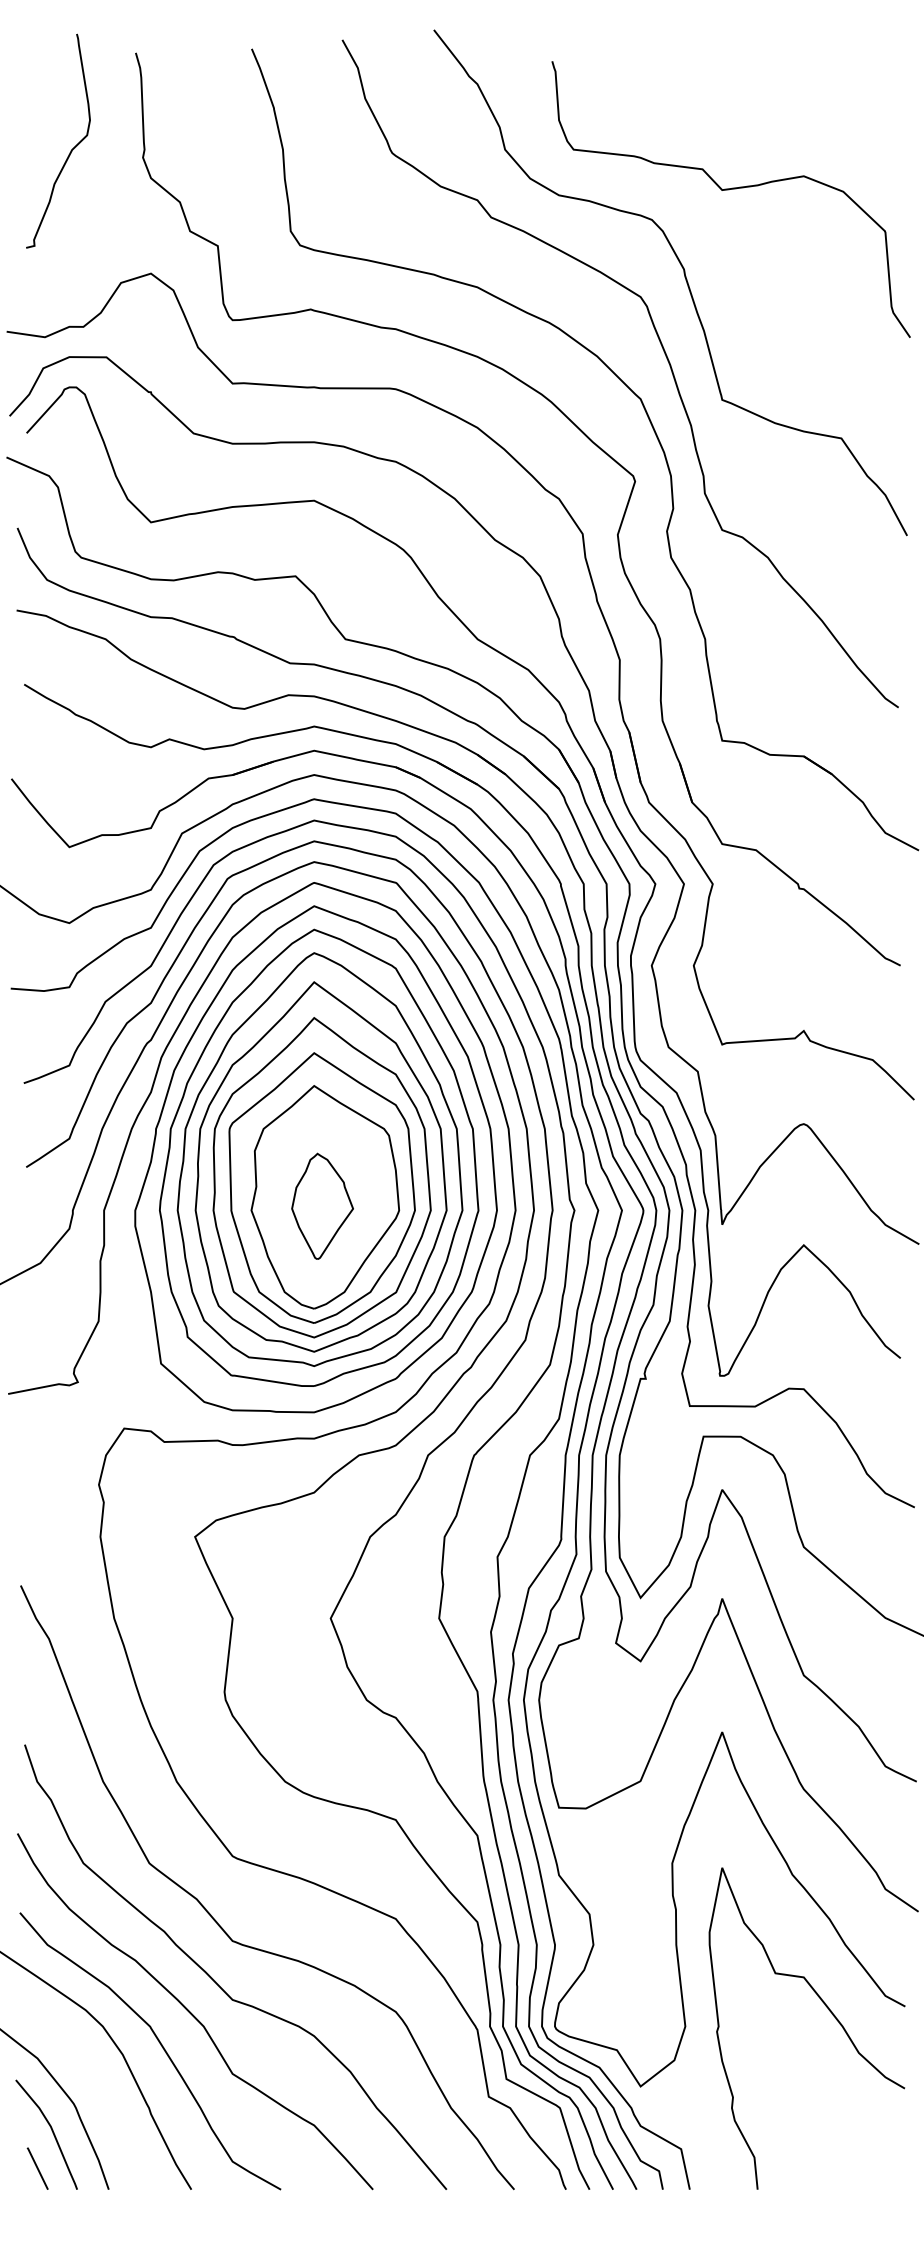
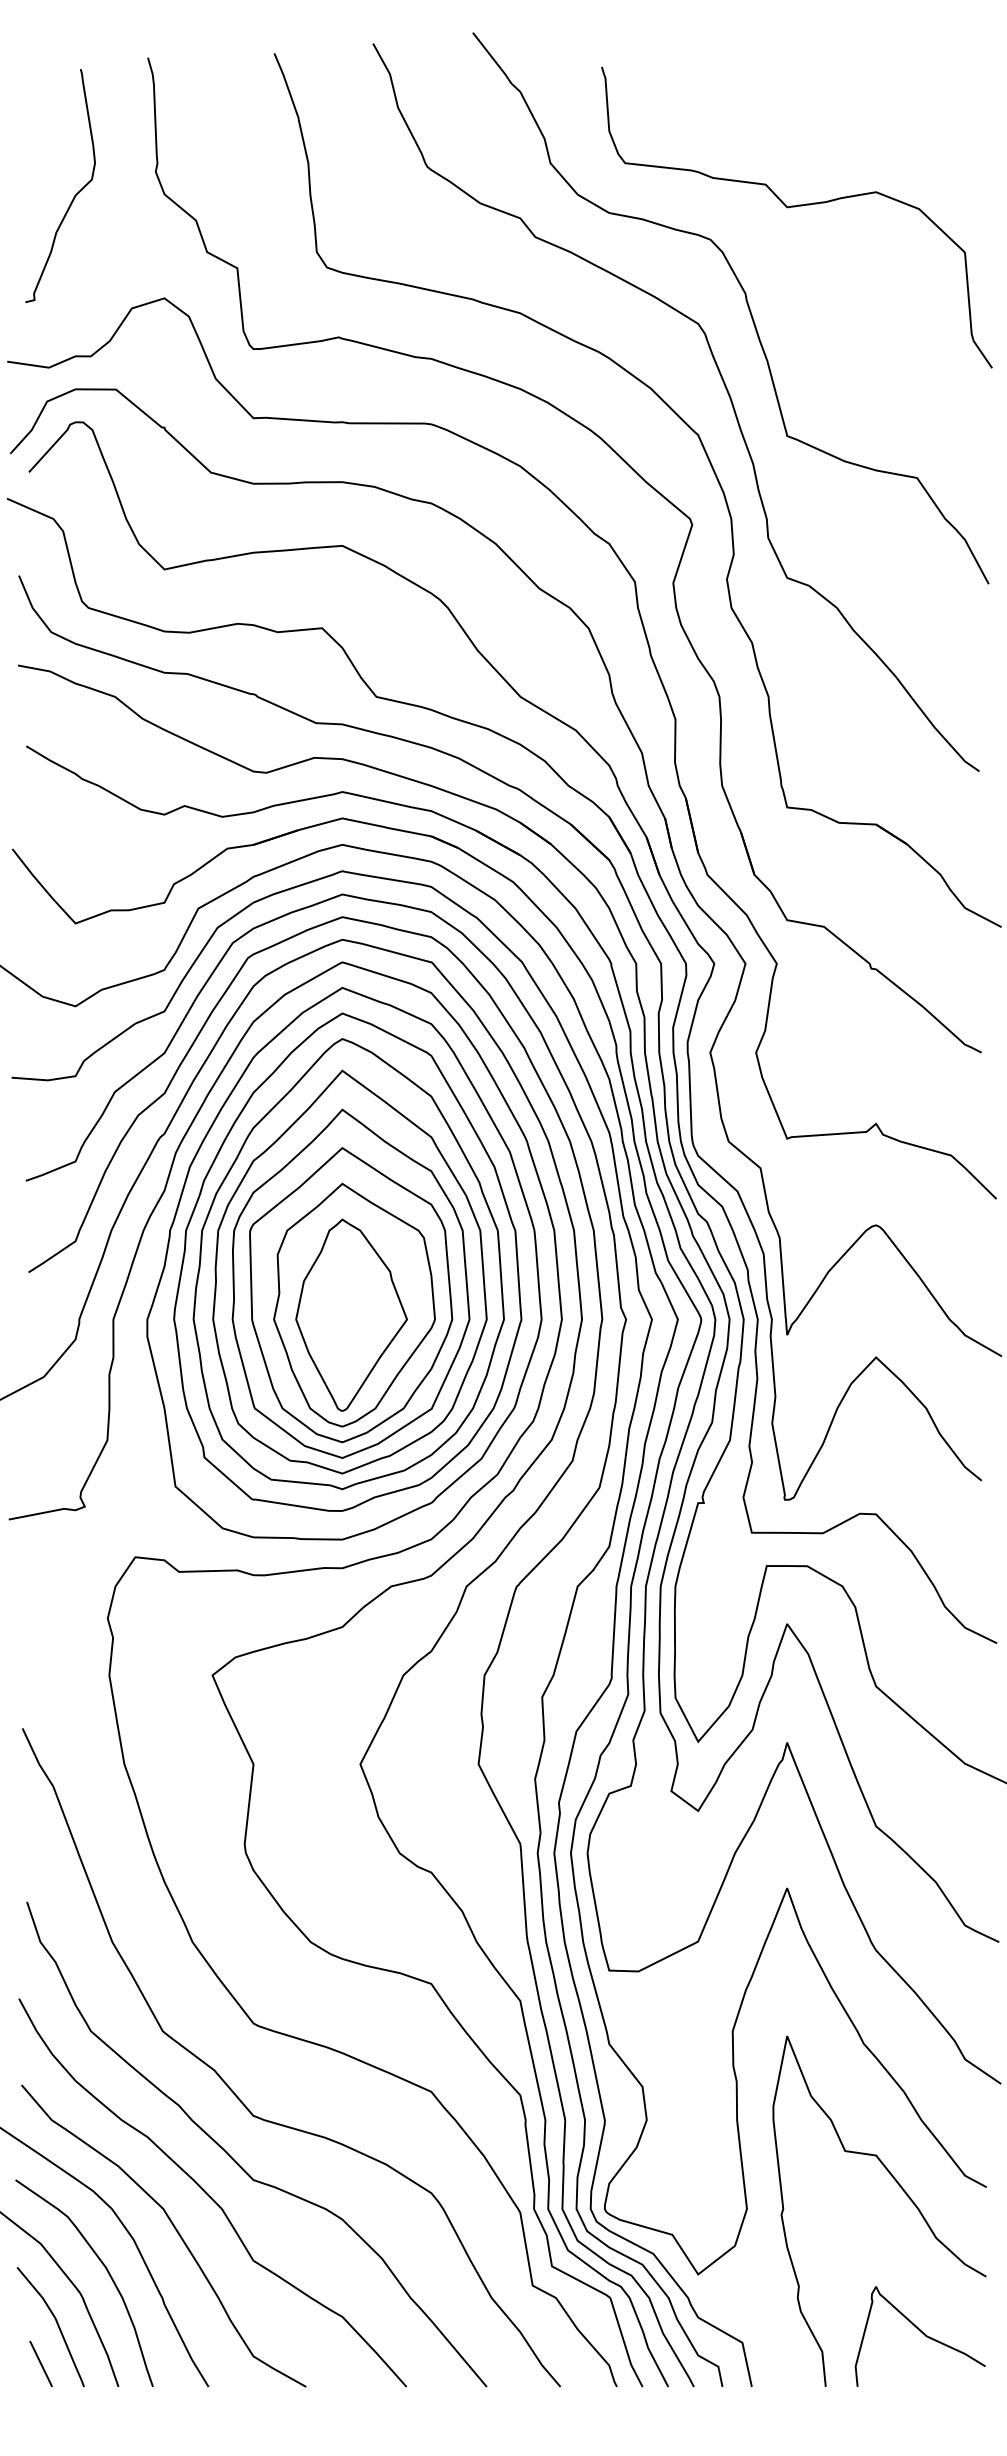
curve: (71, 149) -> (74, 195), moved
part: (322, 1205) -> (351, 1314), size x1.67
curve: (98, 2084) -> (107, 2272), added
curve: (846, 2140) -> (922, 2333), added

